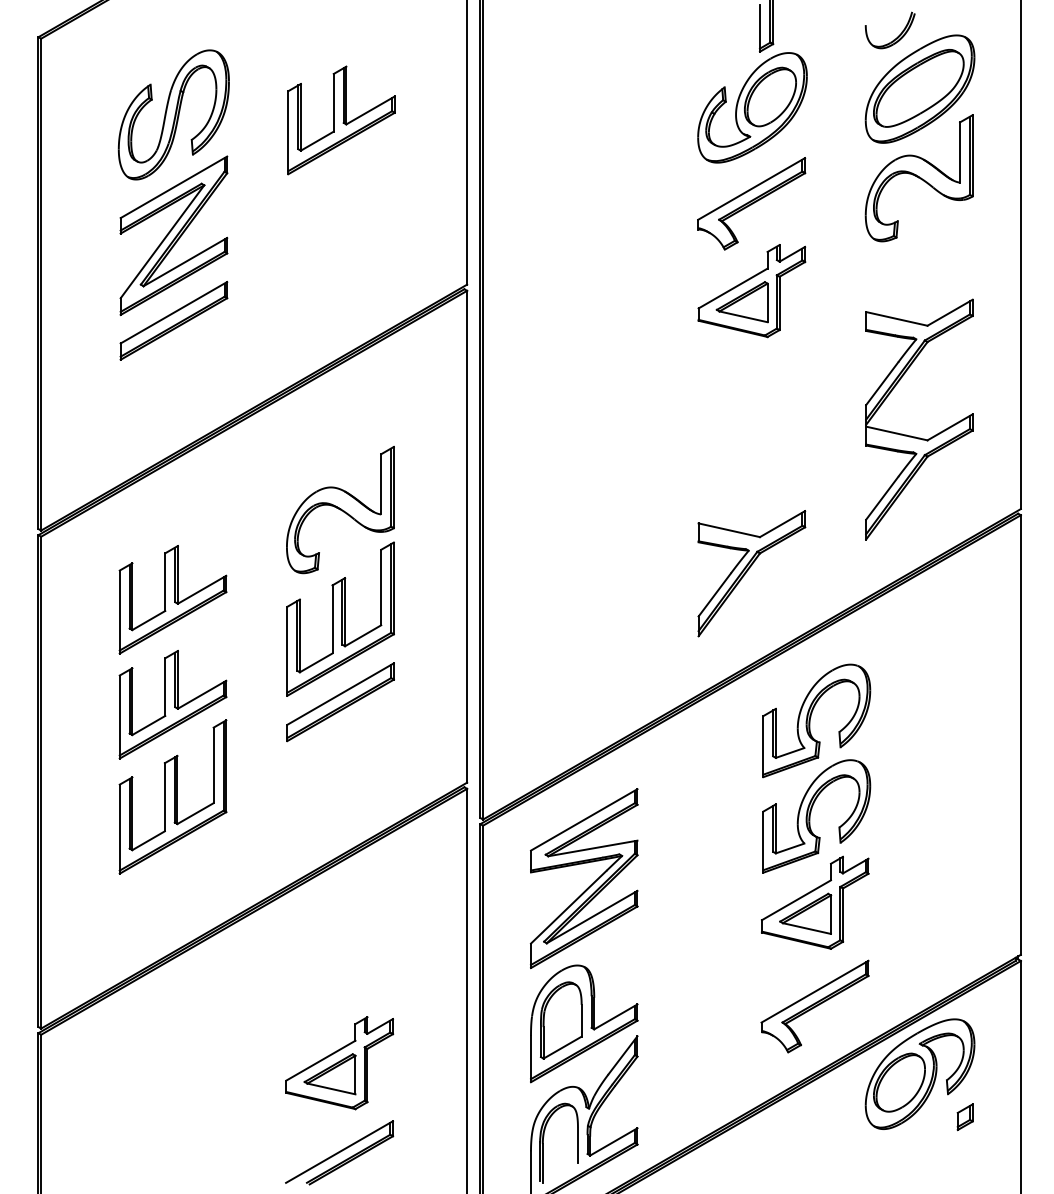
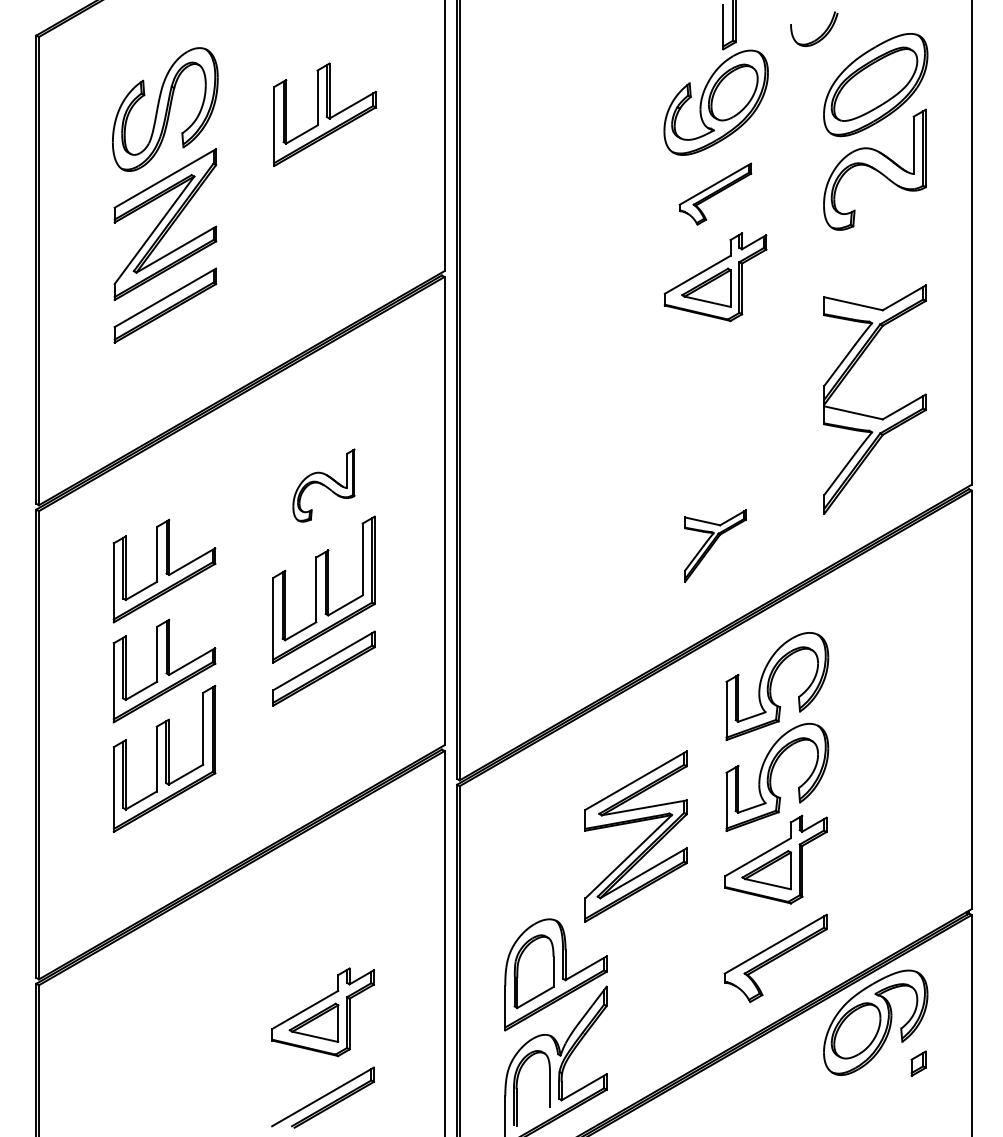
part: (897, 36) -> (821, 34), moved
part: (751, 203) -> (715, 193), size x0.7
part: (340, 509) -> (323, 485), size x0.6
part: (751, 572) -> (715, 545), size x0.6
part: (588, 885) -> (640, 843), moved

